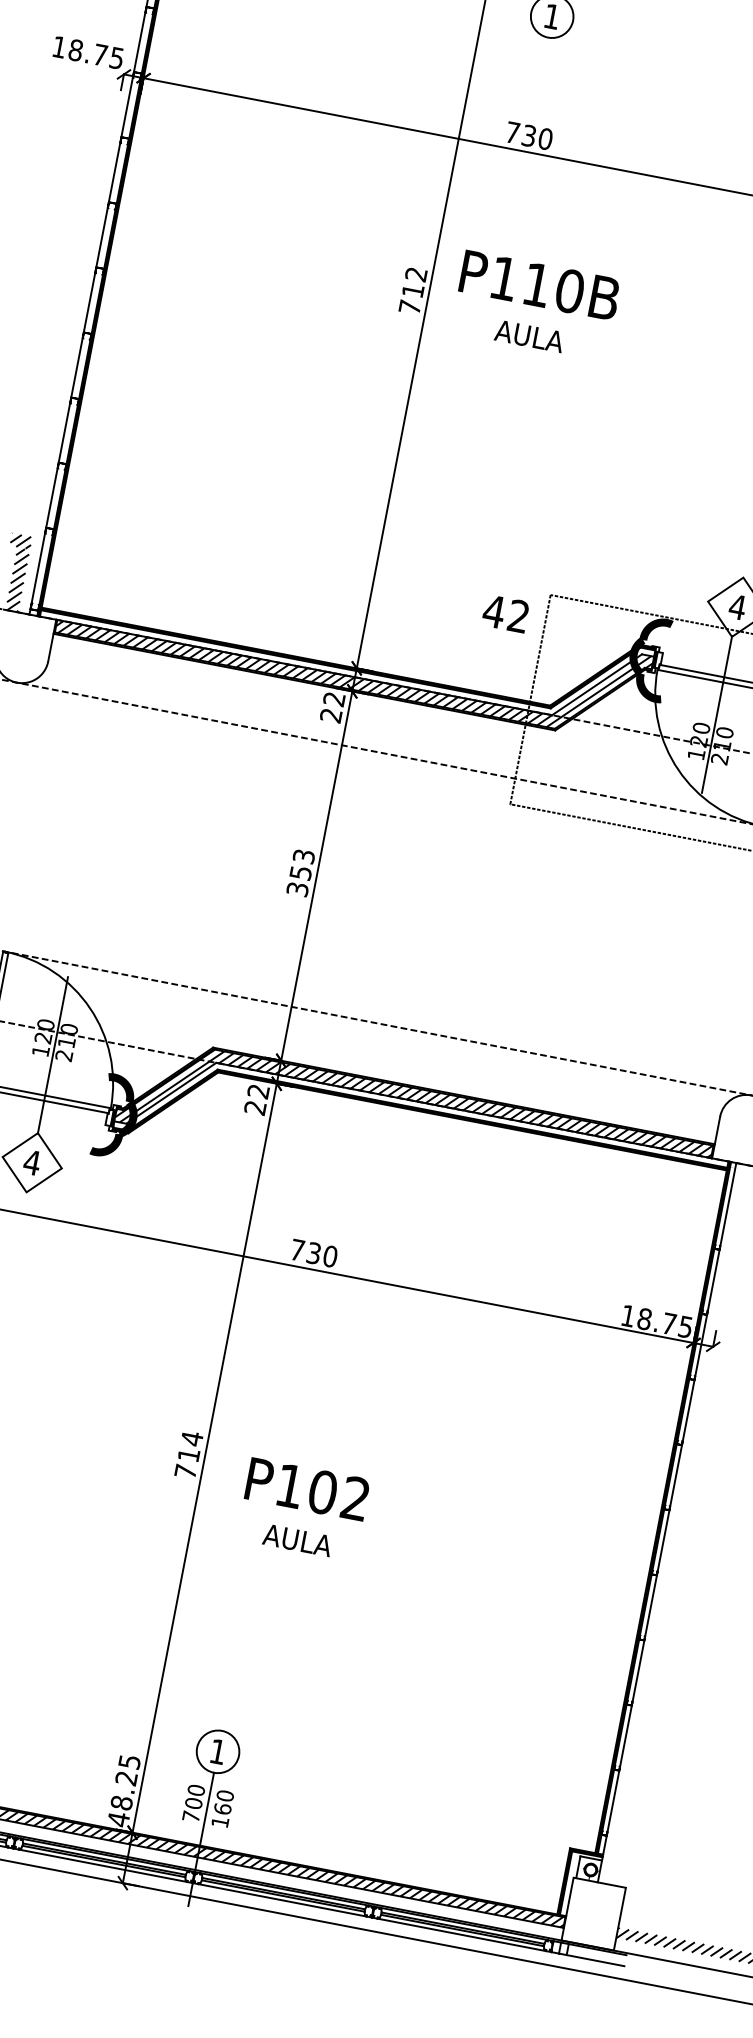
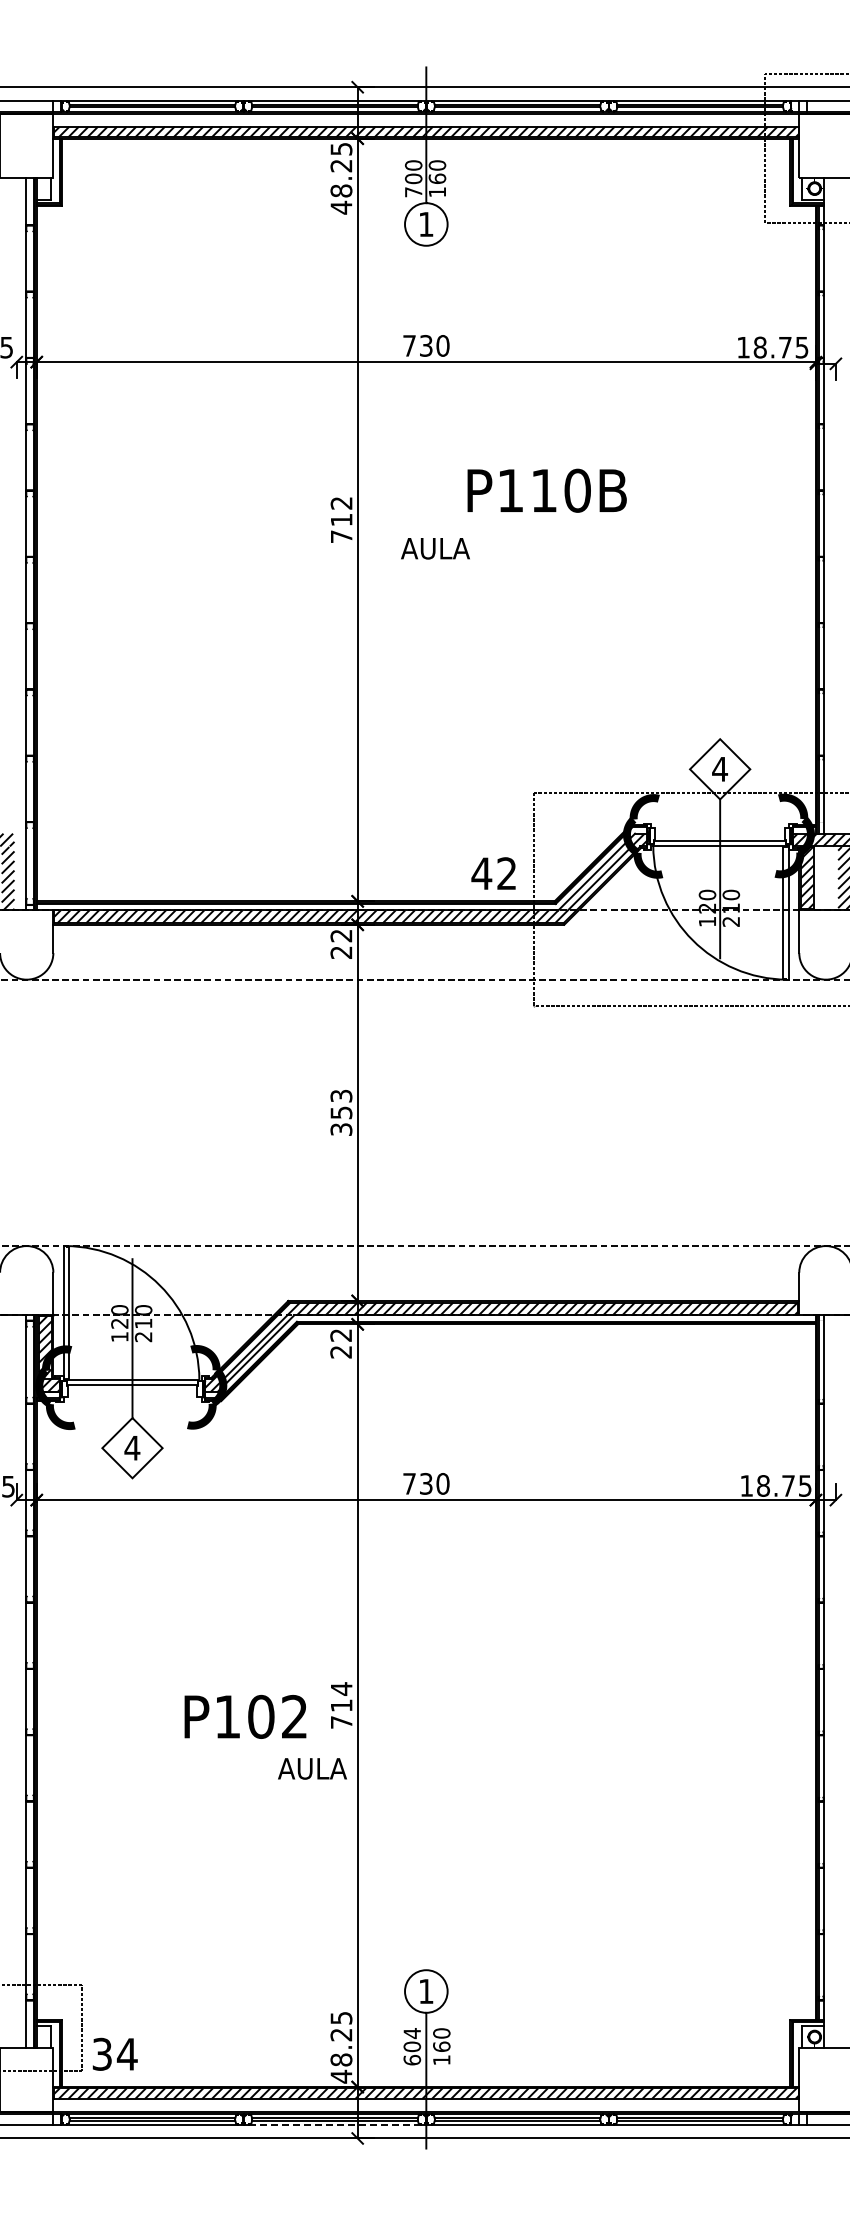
text: (539, 285) -> (546, 490), moved
text: (529, 336) -> (435, 548), moved
text: (505, 613) -> (493, 873), moved
text: (307, 1489) -> (245, 1716), moved
text: (297, 1540) -> (312, 1768), moved
text: (194, 1803) -> (412, 2046), 700 -> 604
line: (103, 1866) -> (335, 2125), solid -> dashed

